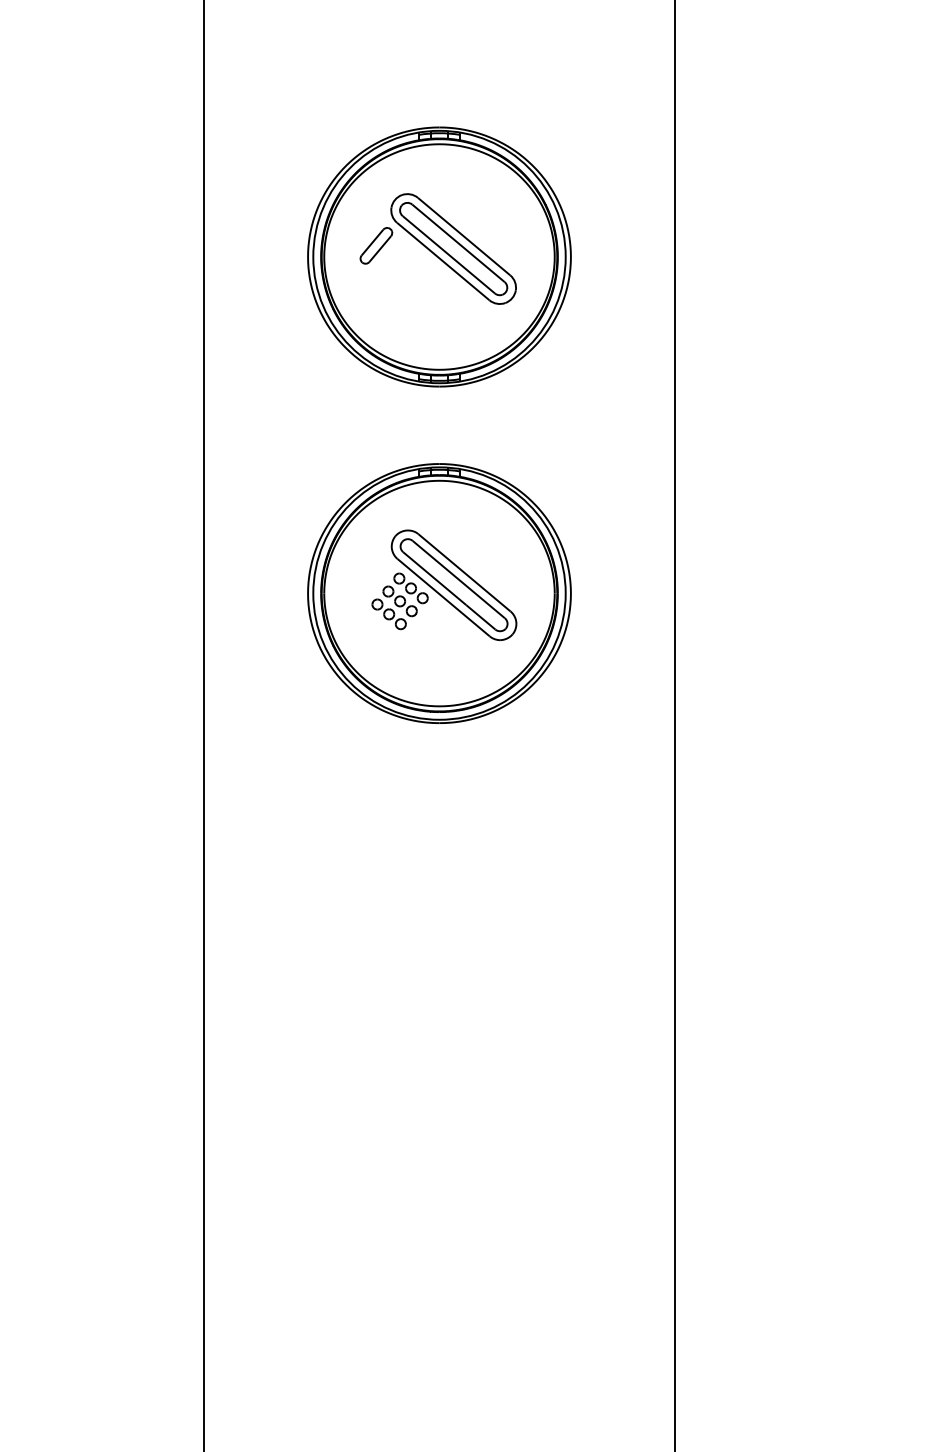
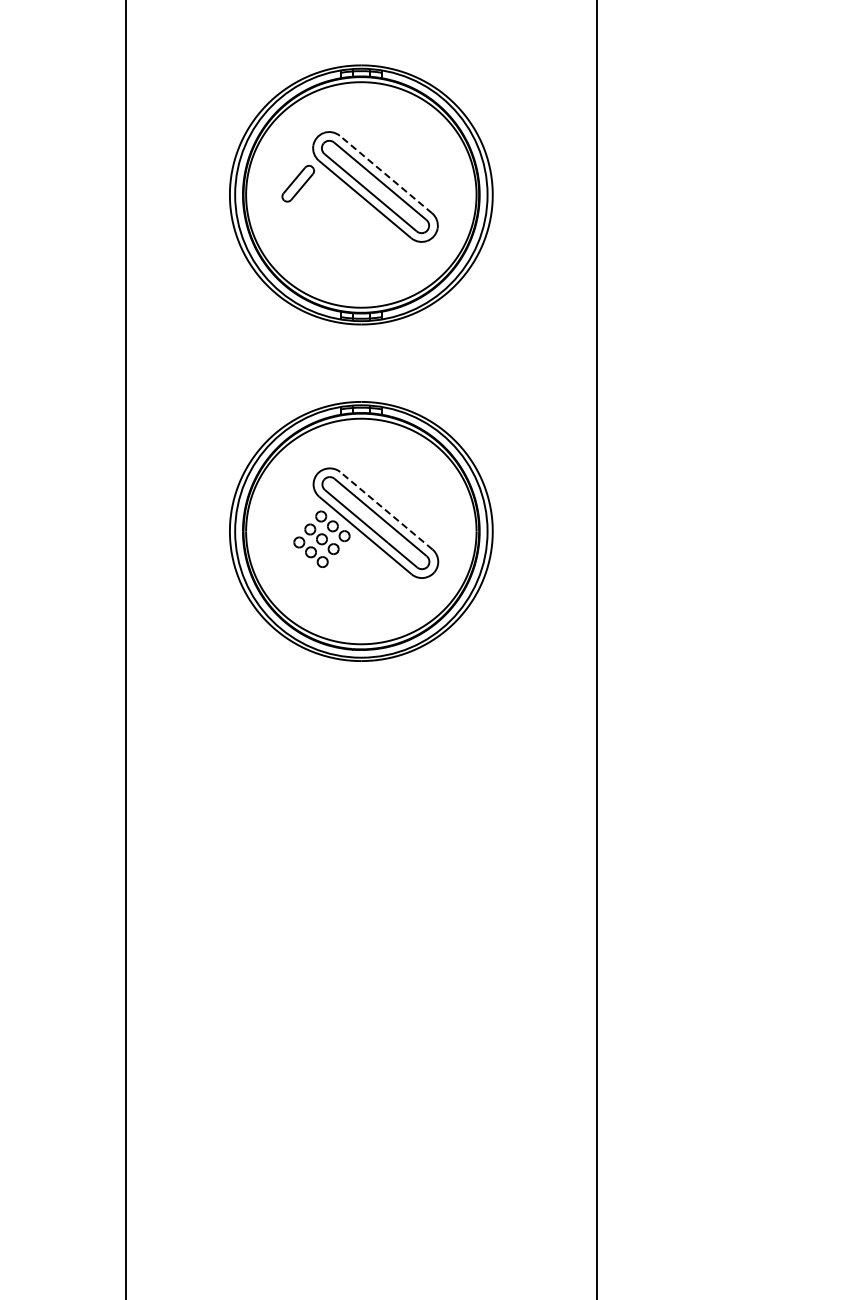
line: (463, 236) -> (385, 174), solid -> dashed
line: (464, 572) -> (386, 510), solid -> dashed

